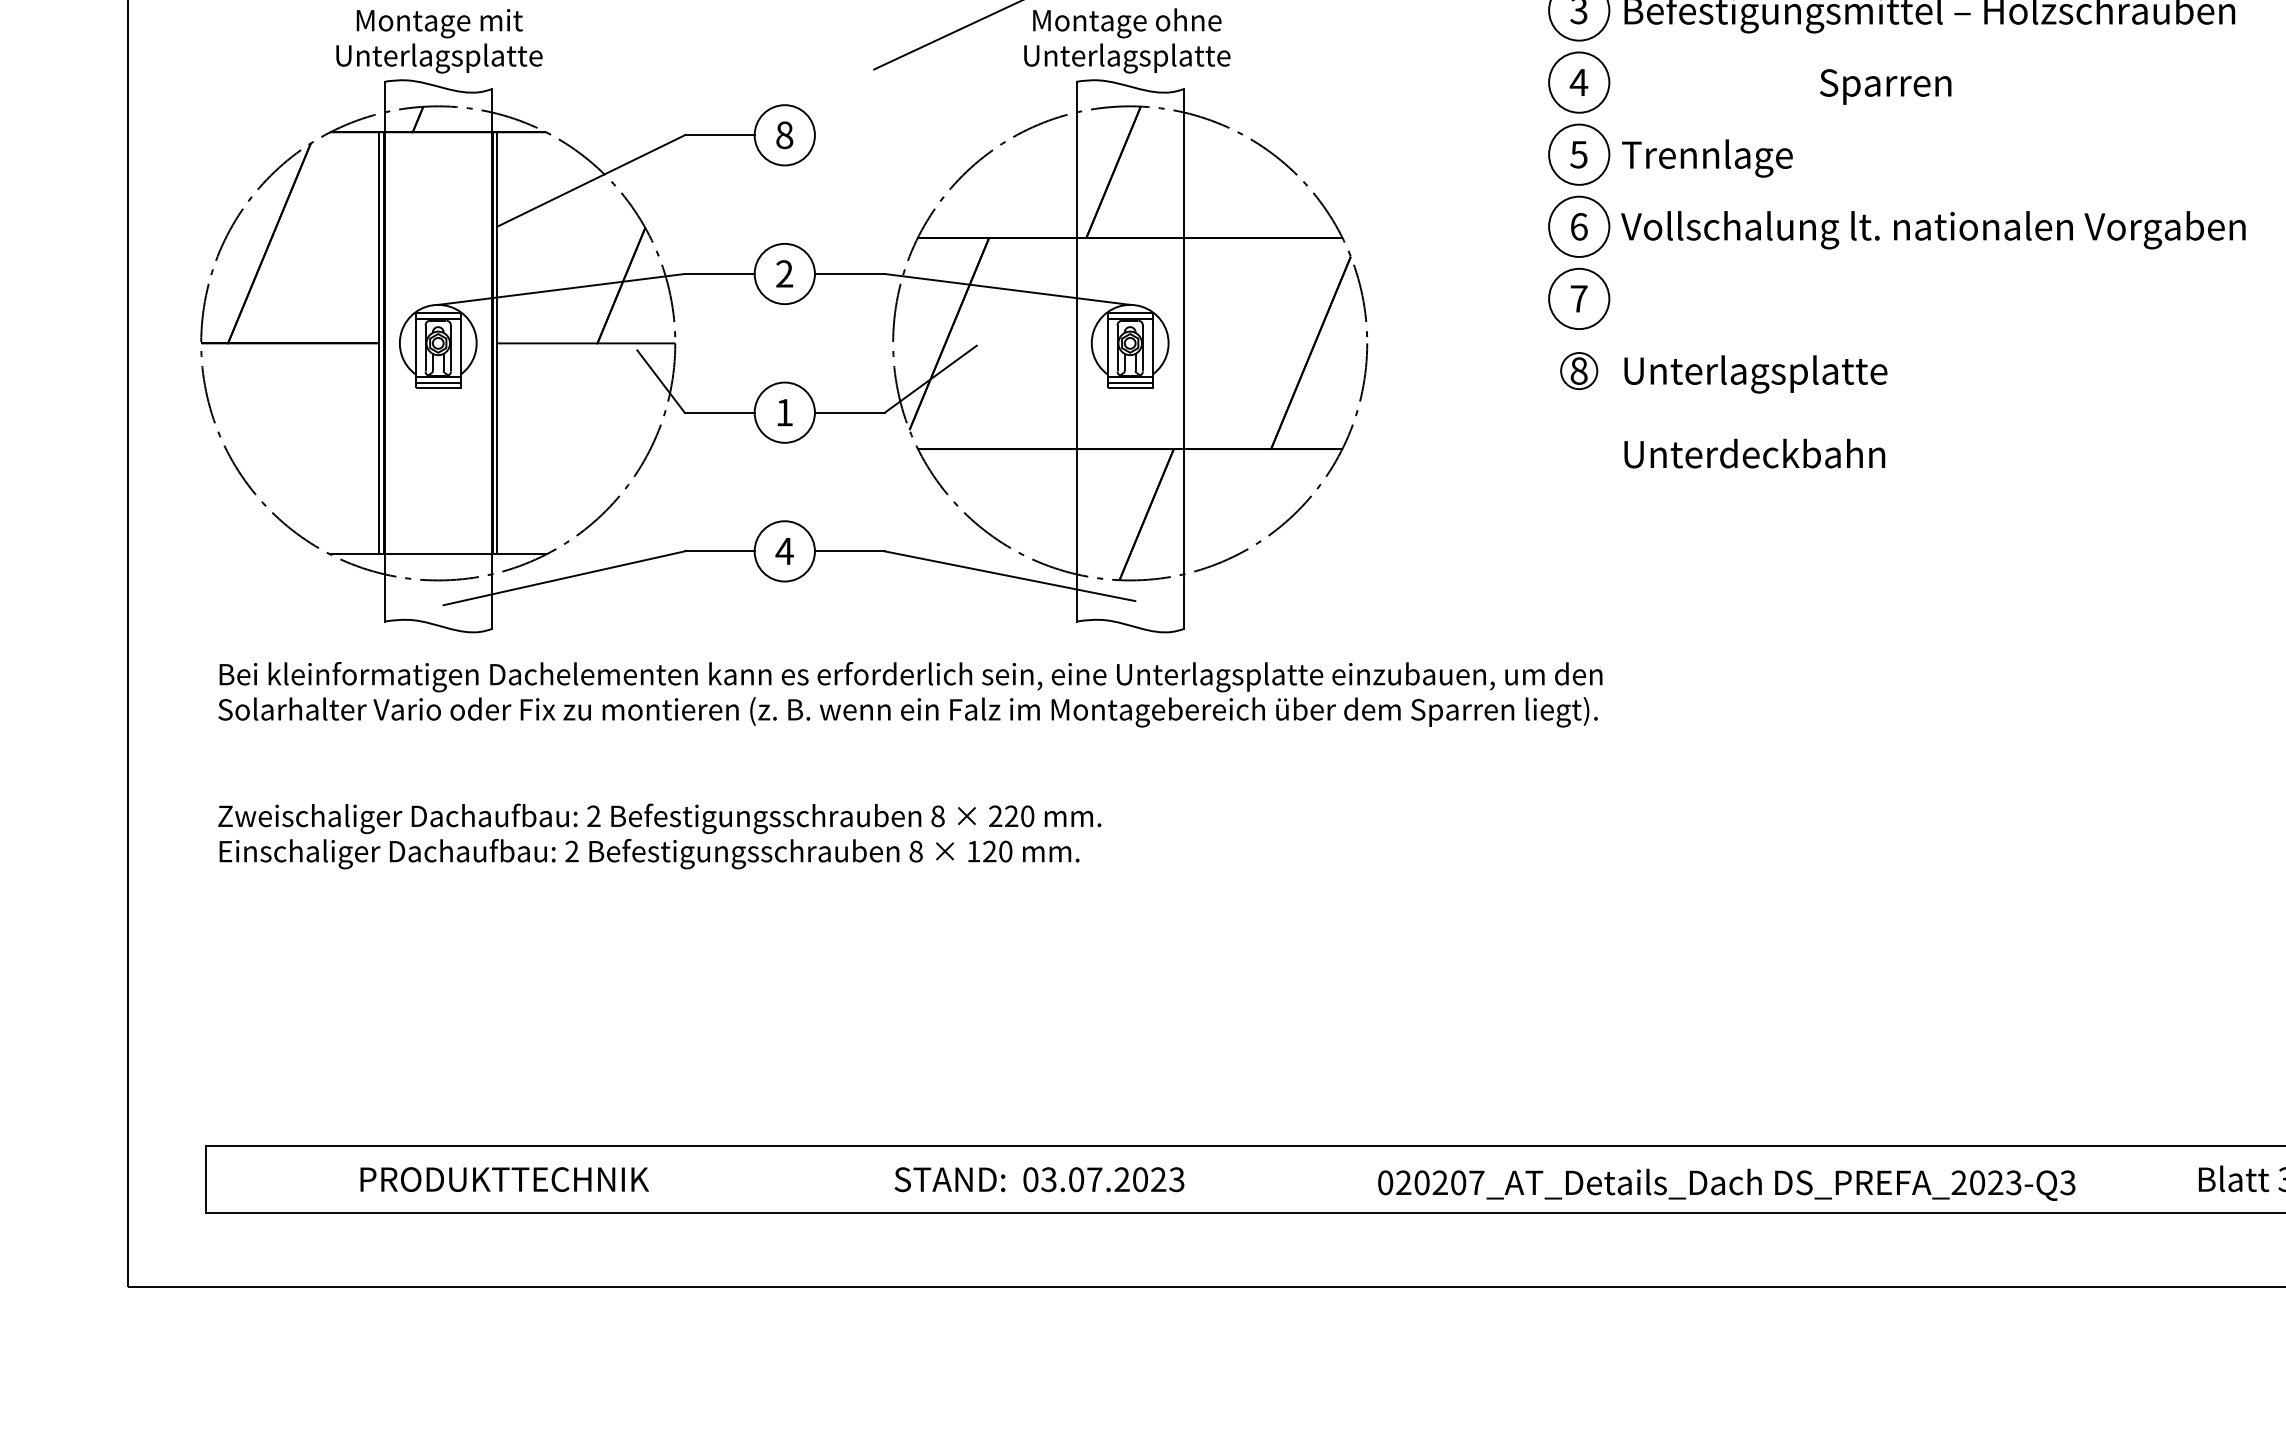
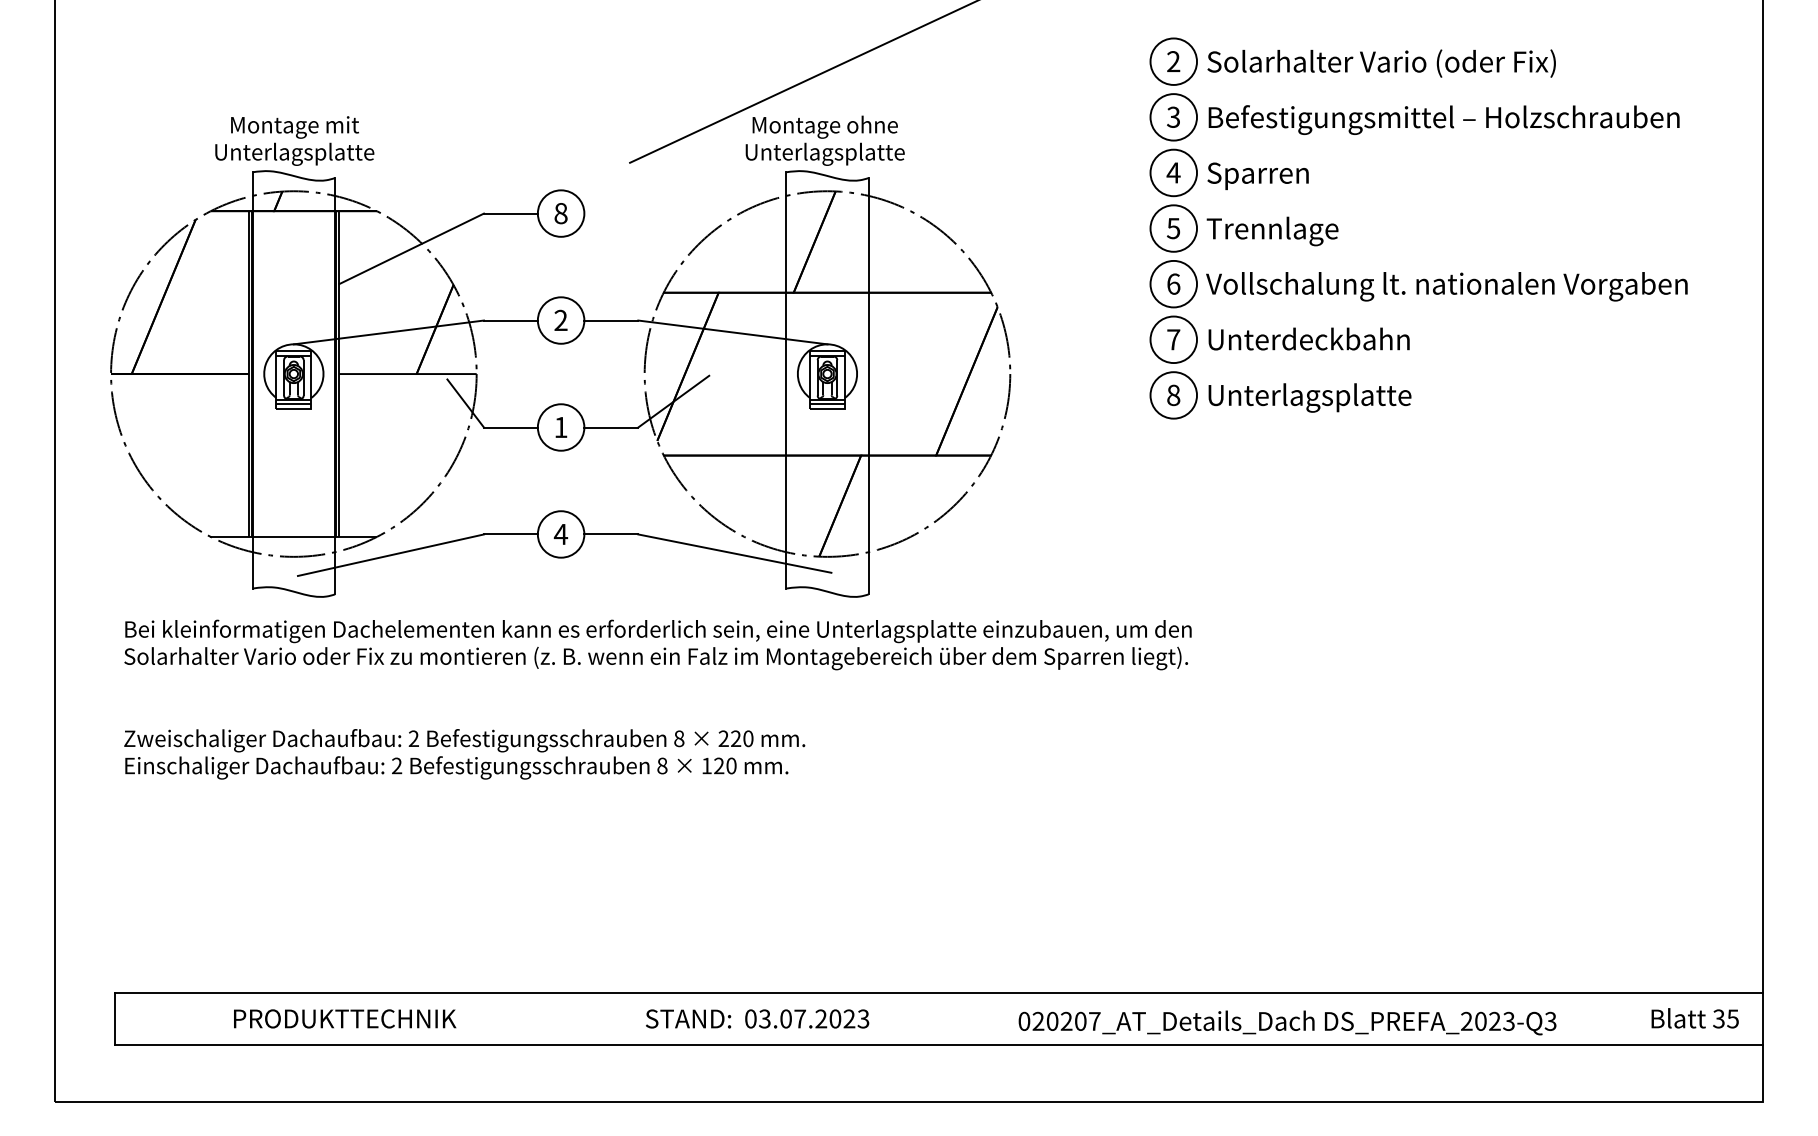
text: (1884, 87) -> (1257, 176), moved
circle: (1578, 371) -> (1173, 395), size x1.67
text: (1753, 452) -> (1308, 338), moved

